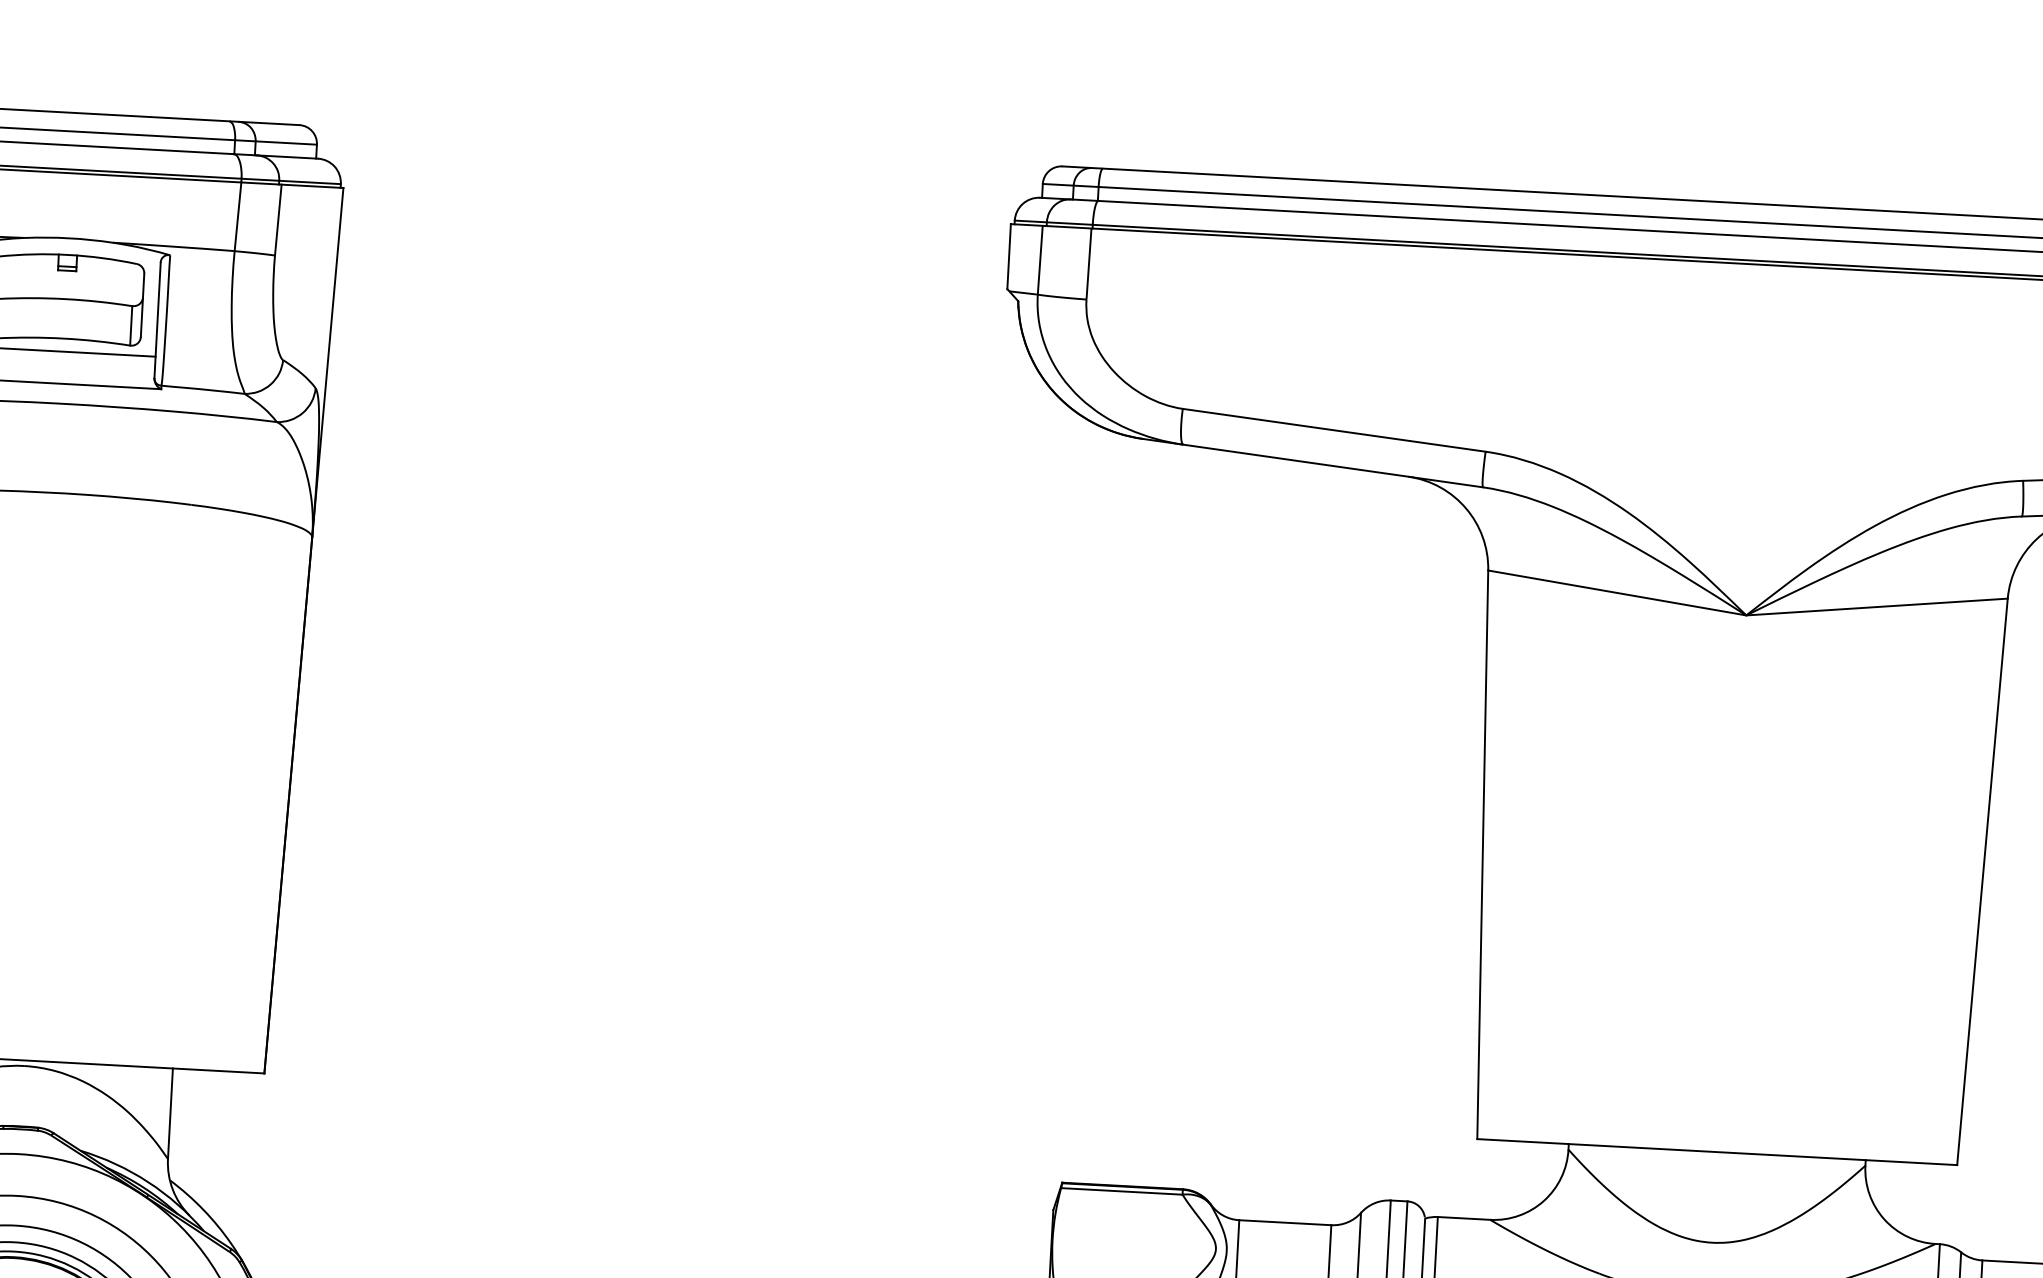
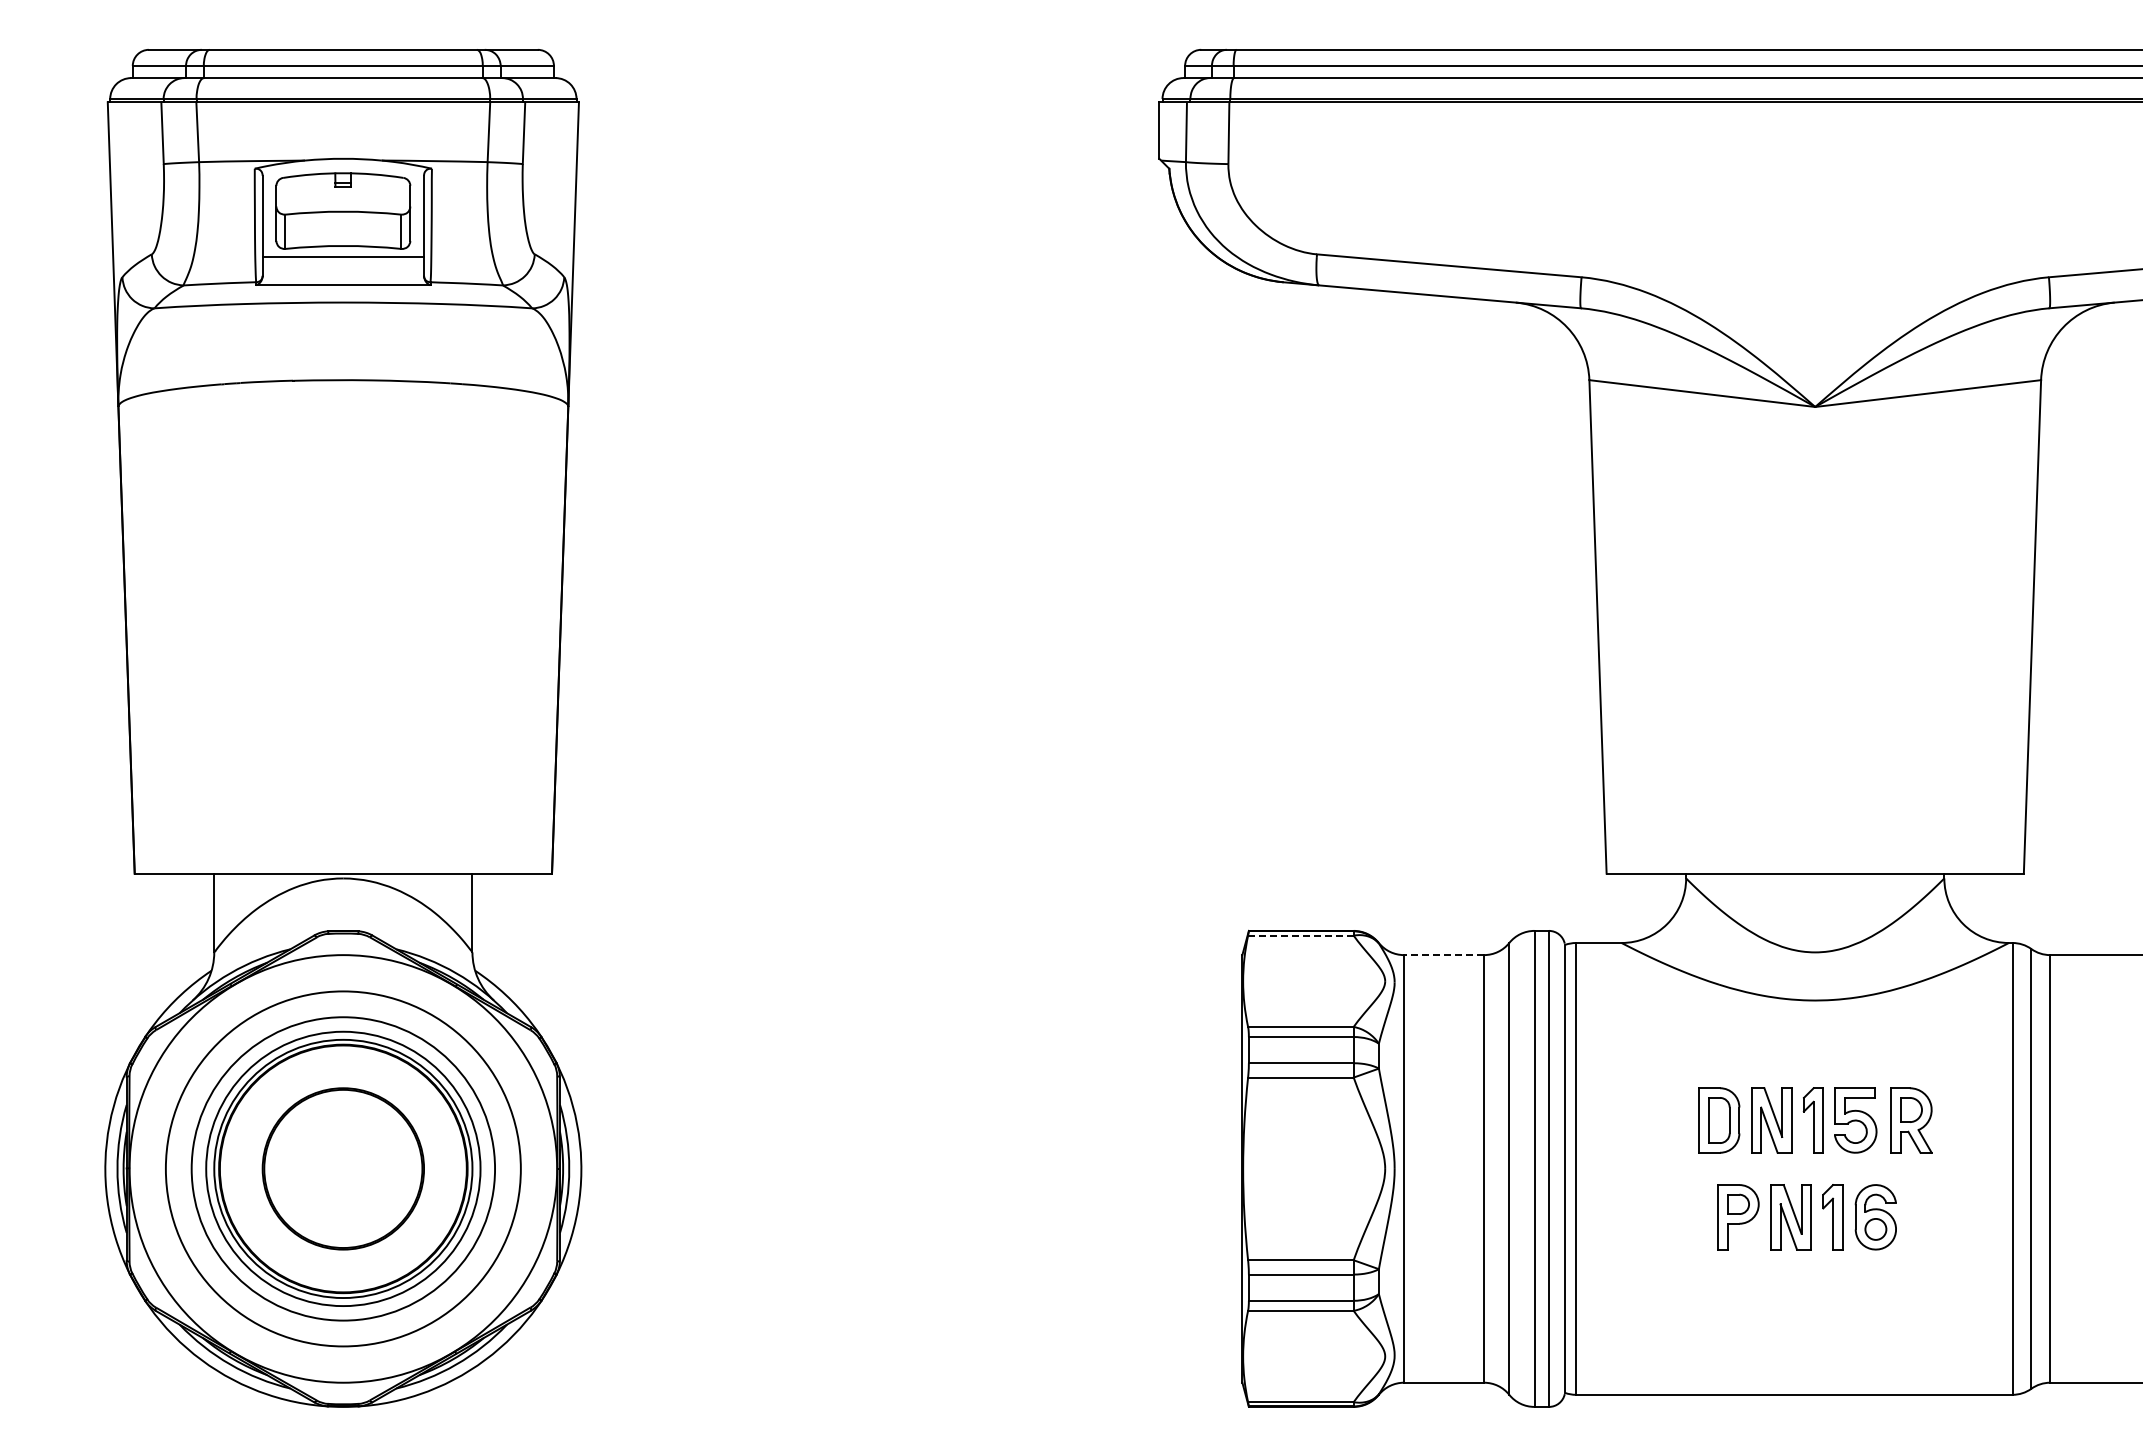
line: (1121, 1191) -> (1300, 935), solid -> dashed
line: (1284, 1223) -> (1443, 955), solid -> dashed

